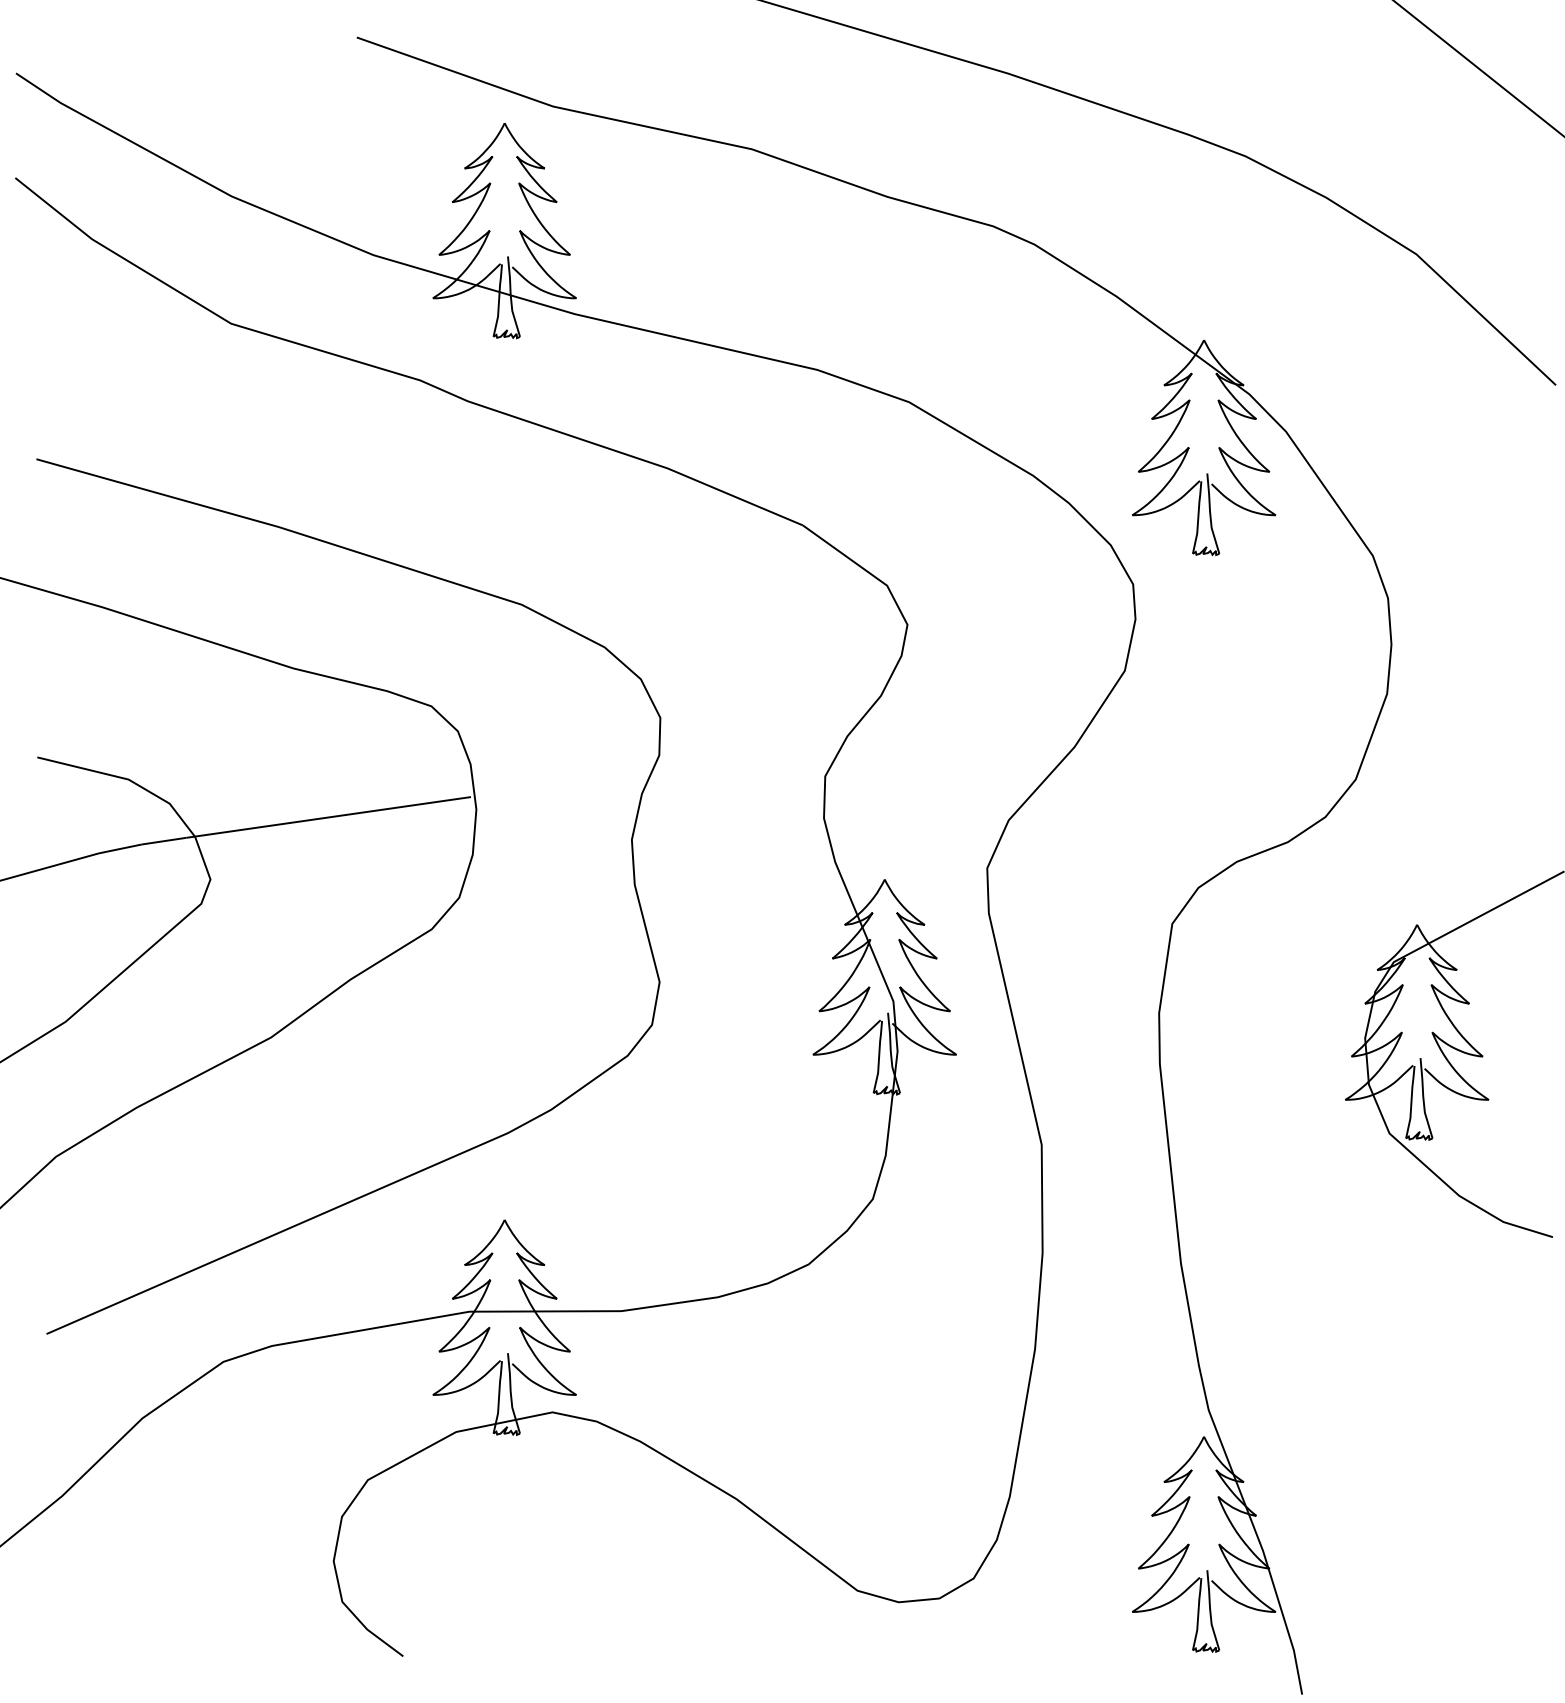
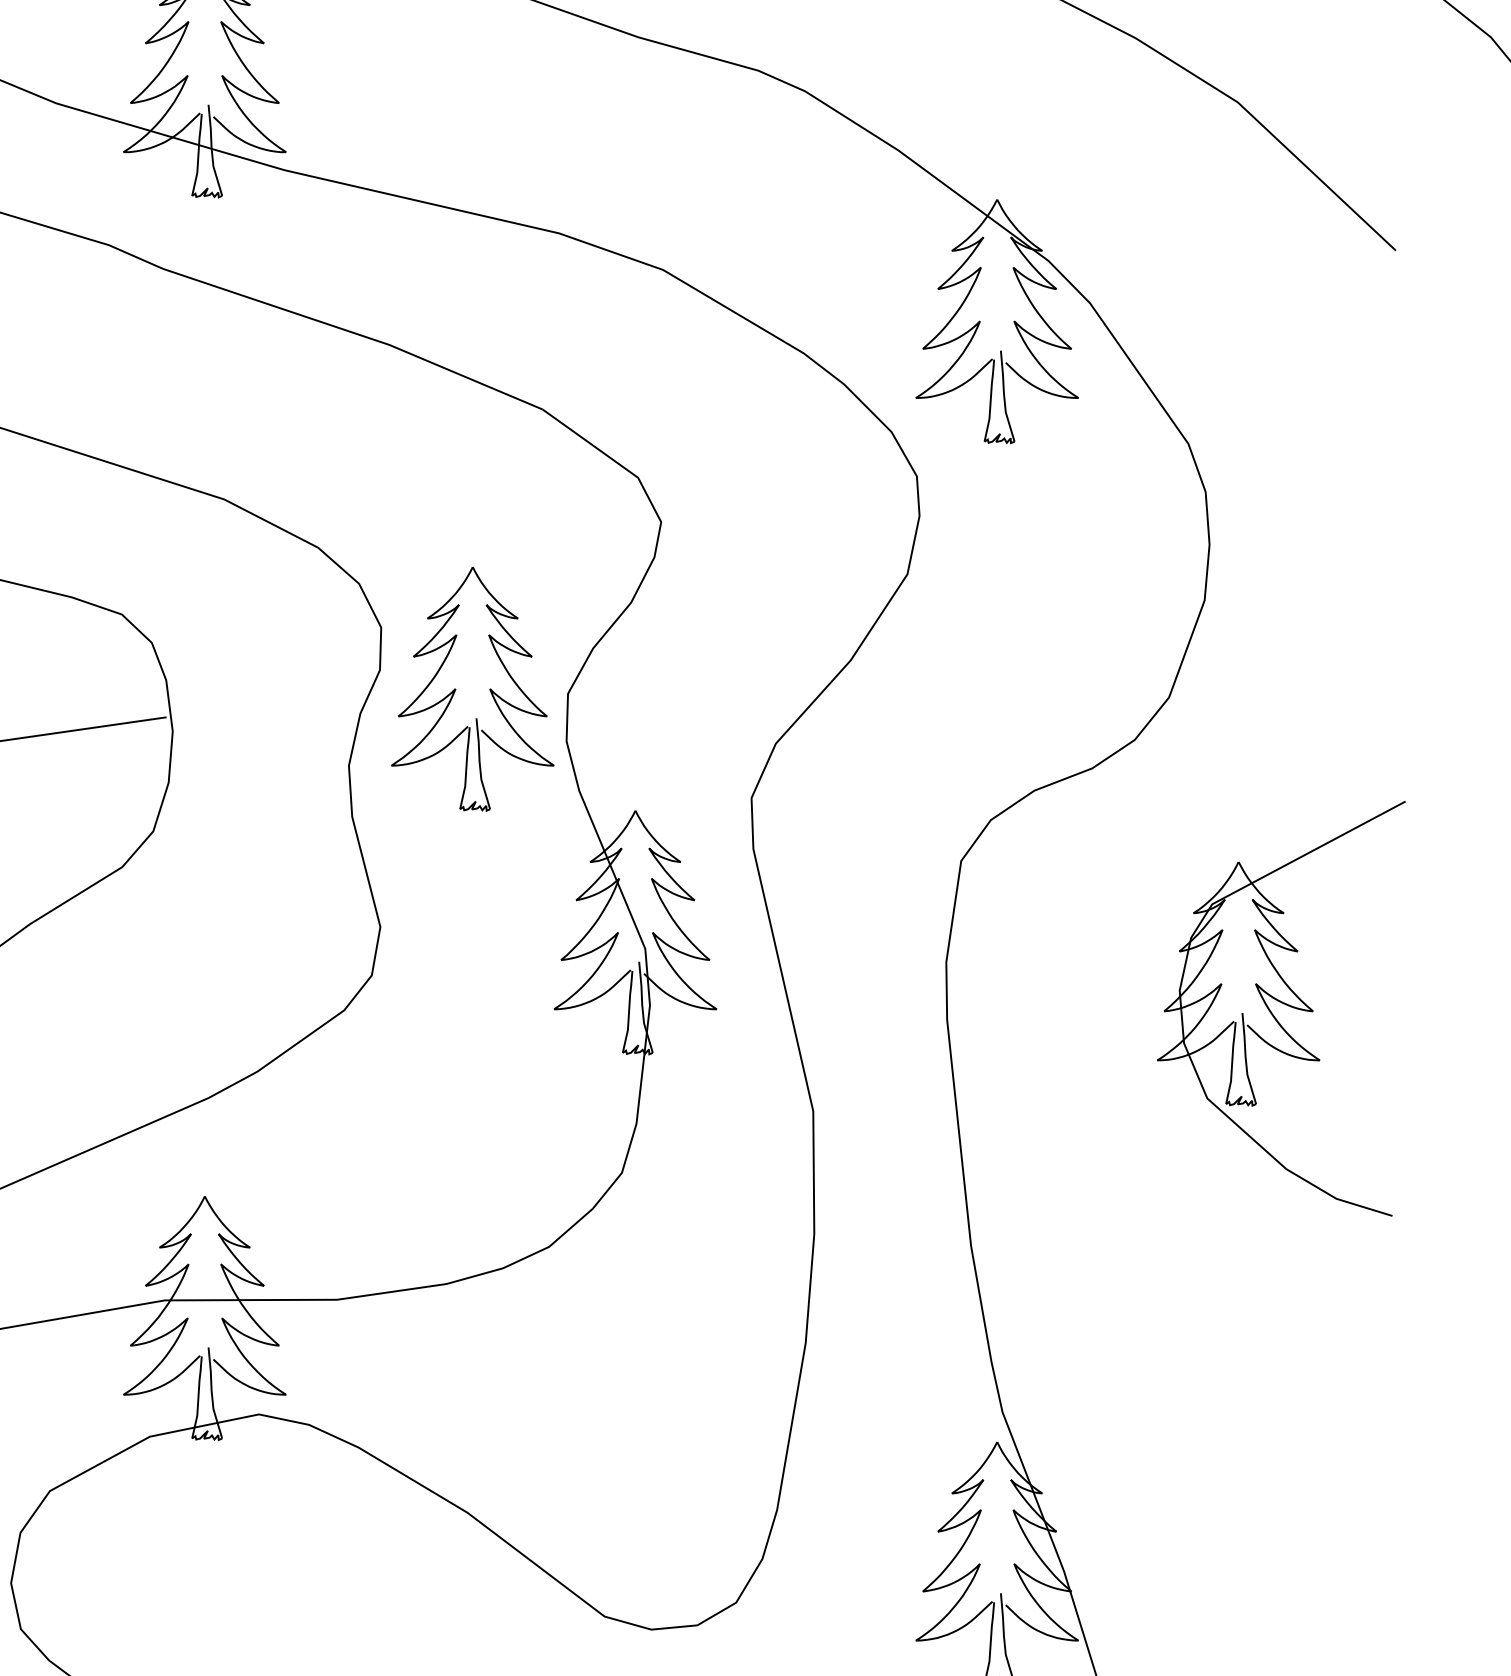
part: (755, 772) -> (488, 689), added

